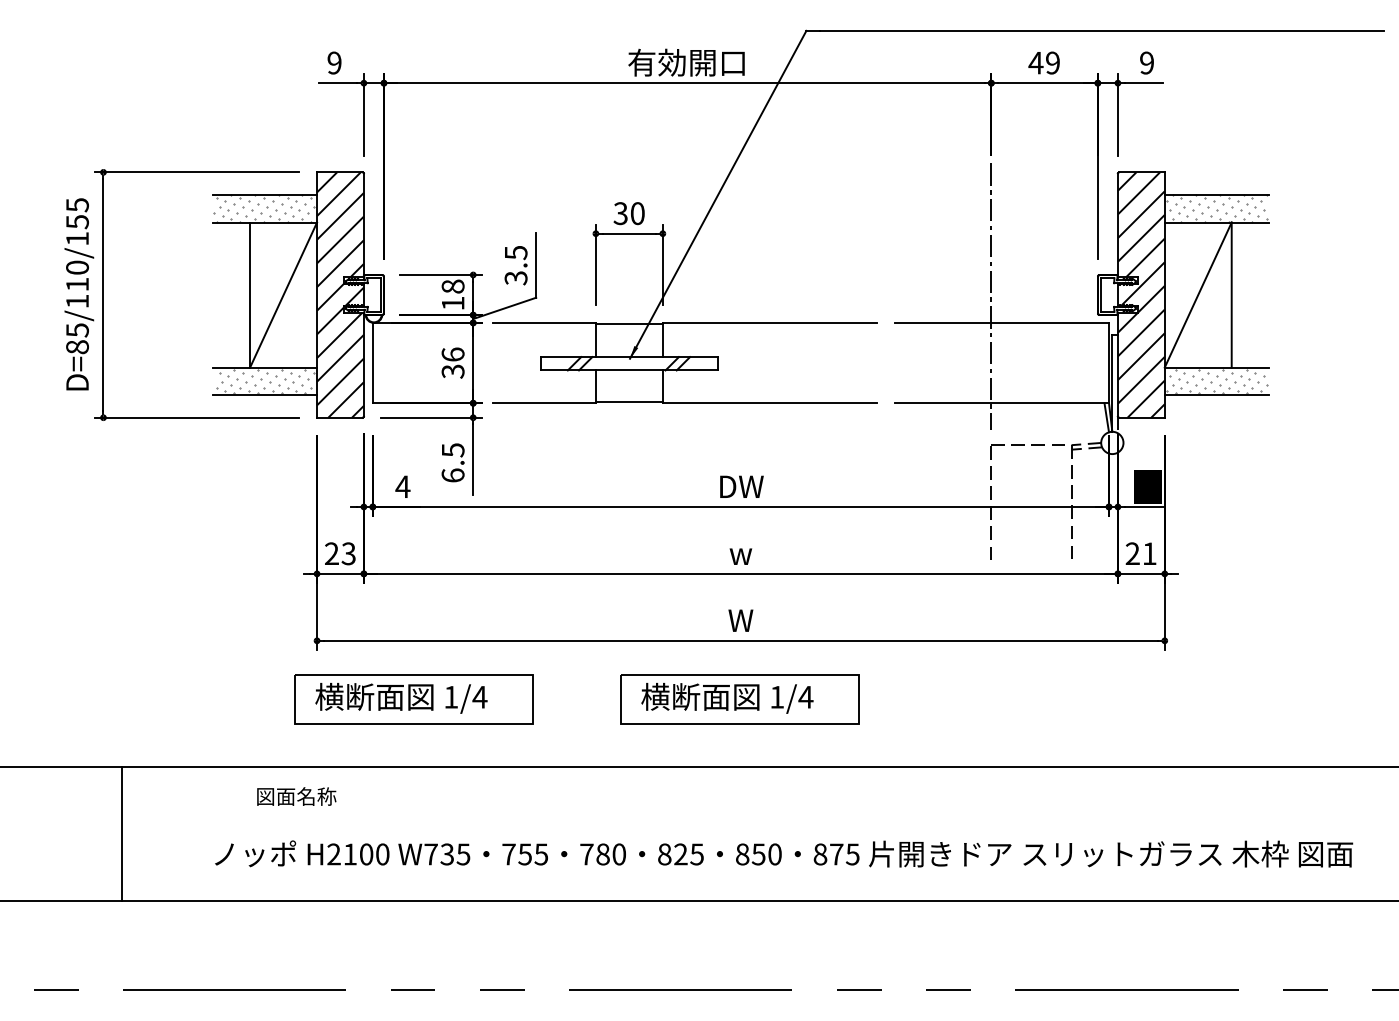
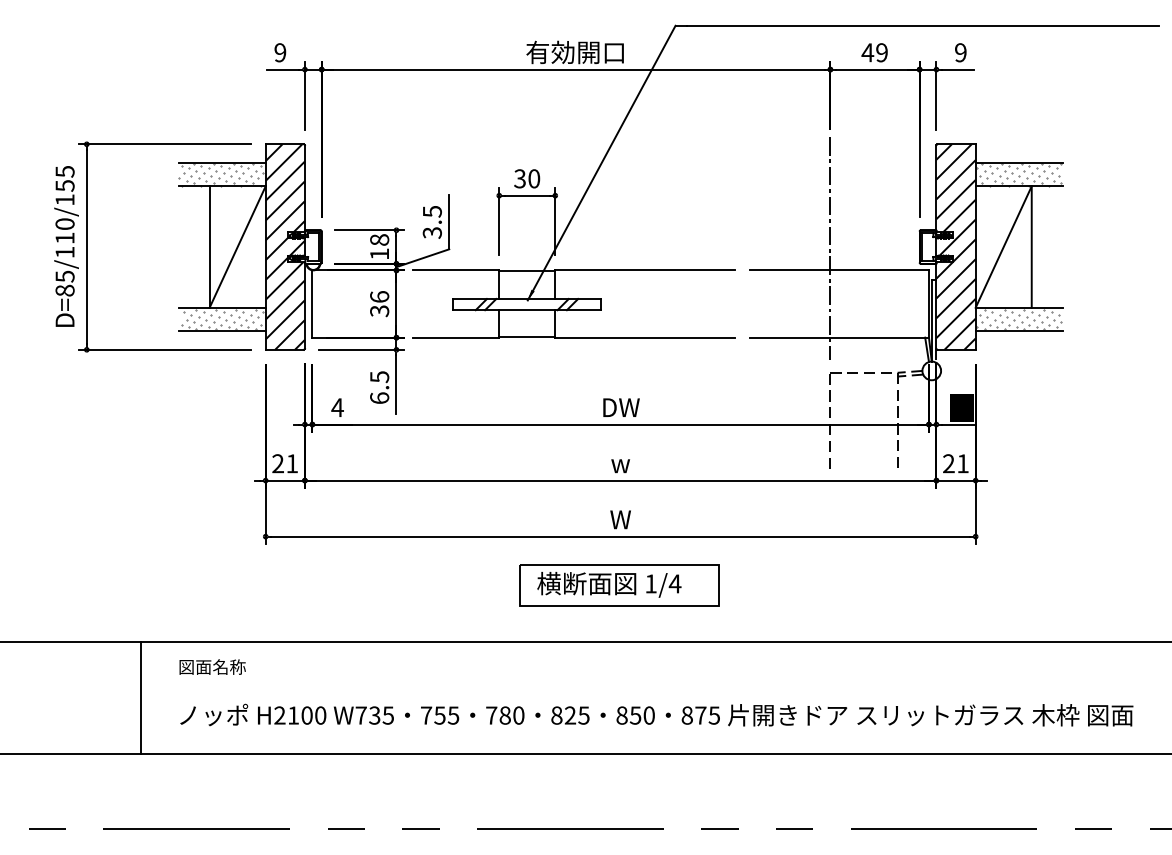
text: (347, 553) -> (291, 463), 23 -> 21
part: (413, 699) -> (346, 585), removed
text: (296, 795) -> (212, 666), moved
line: (122, 834) -> (140, 698), moved

